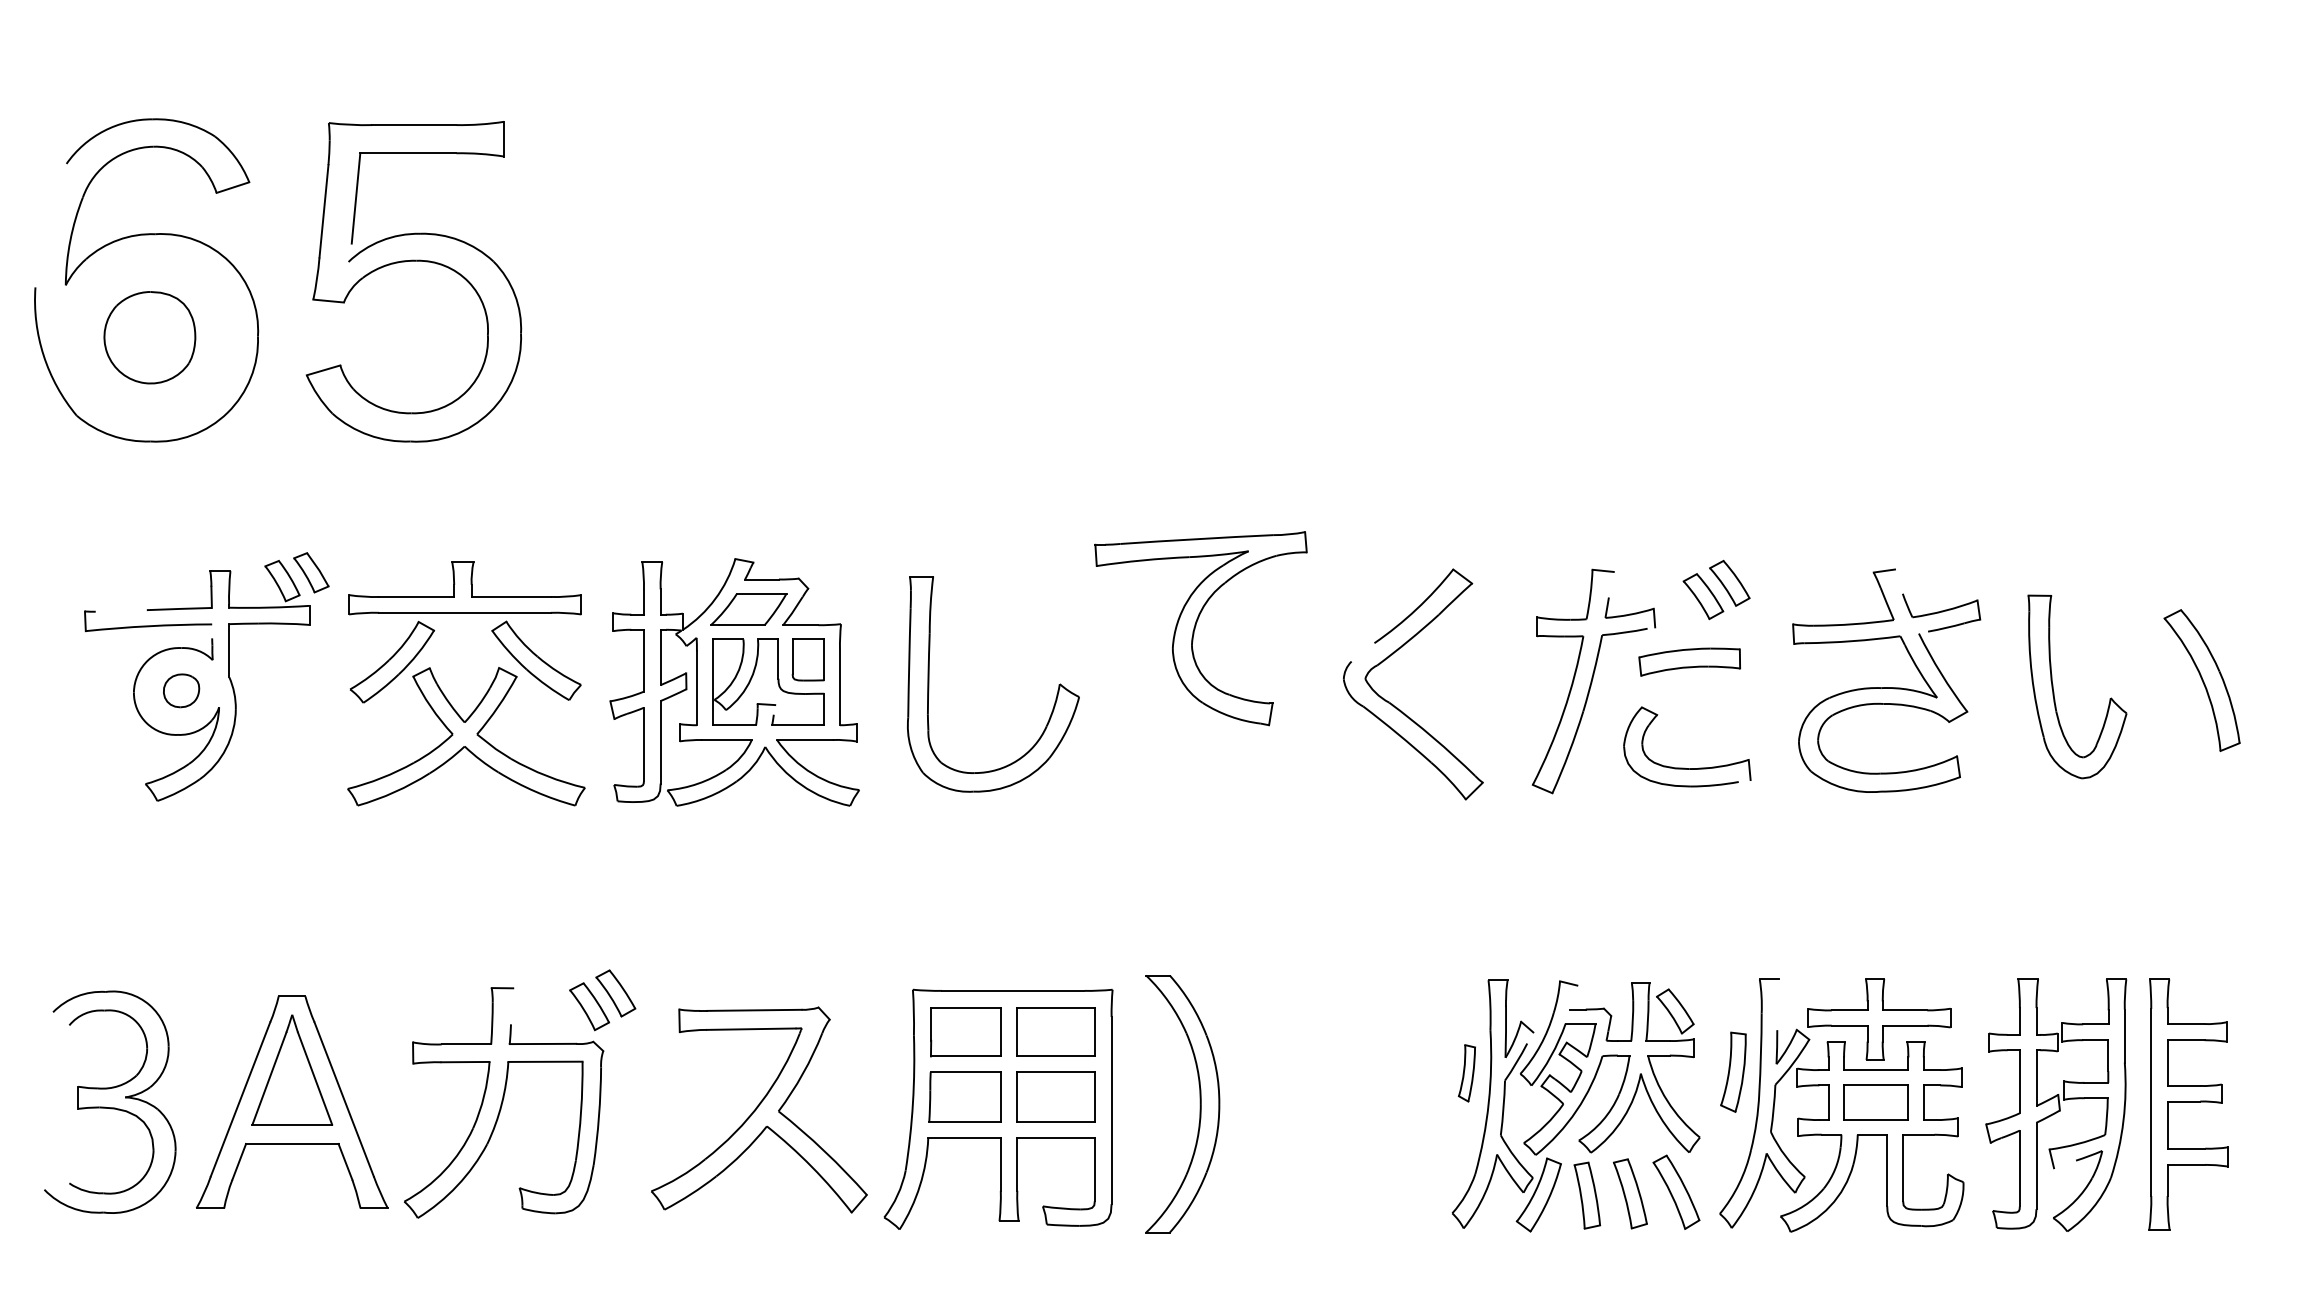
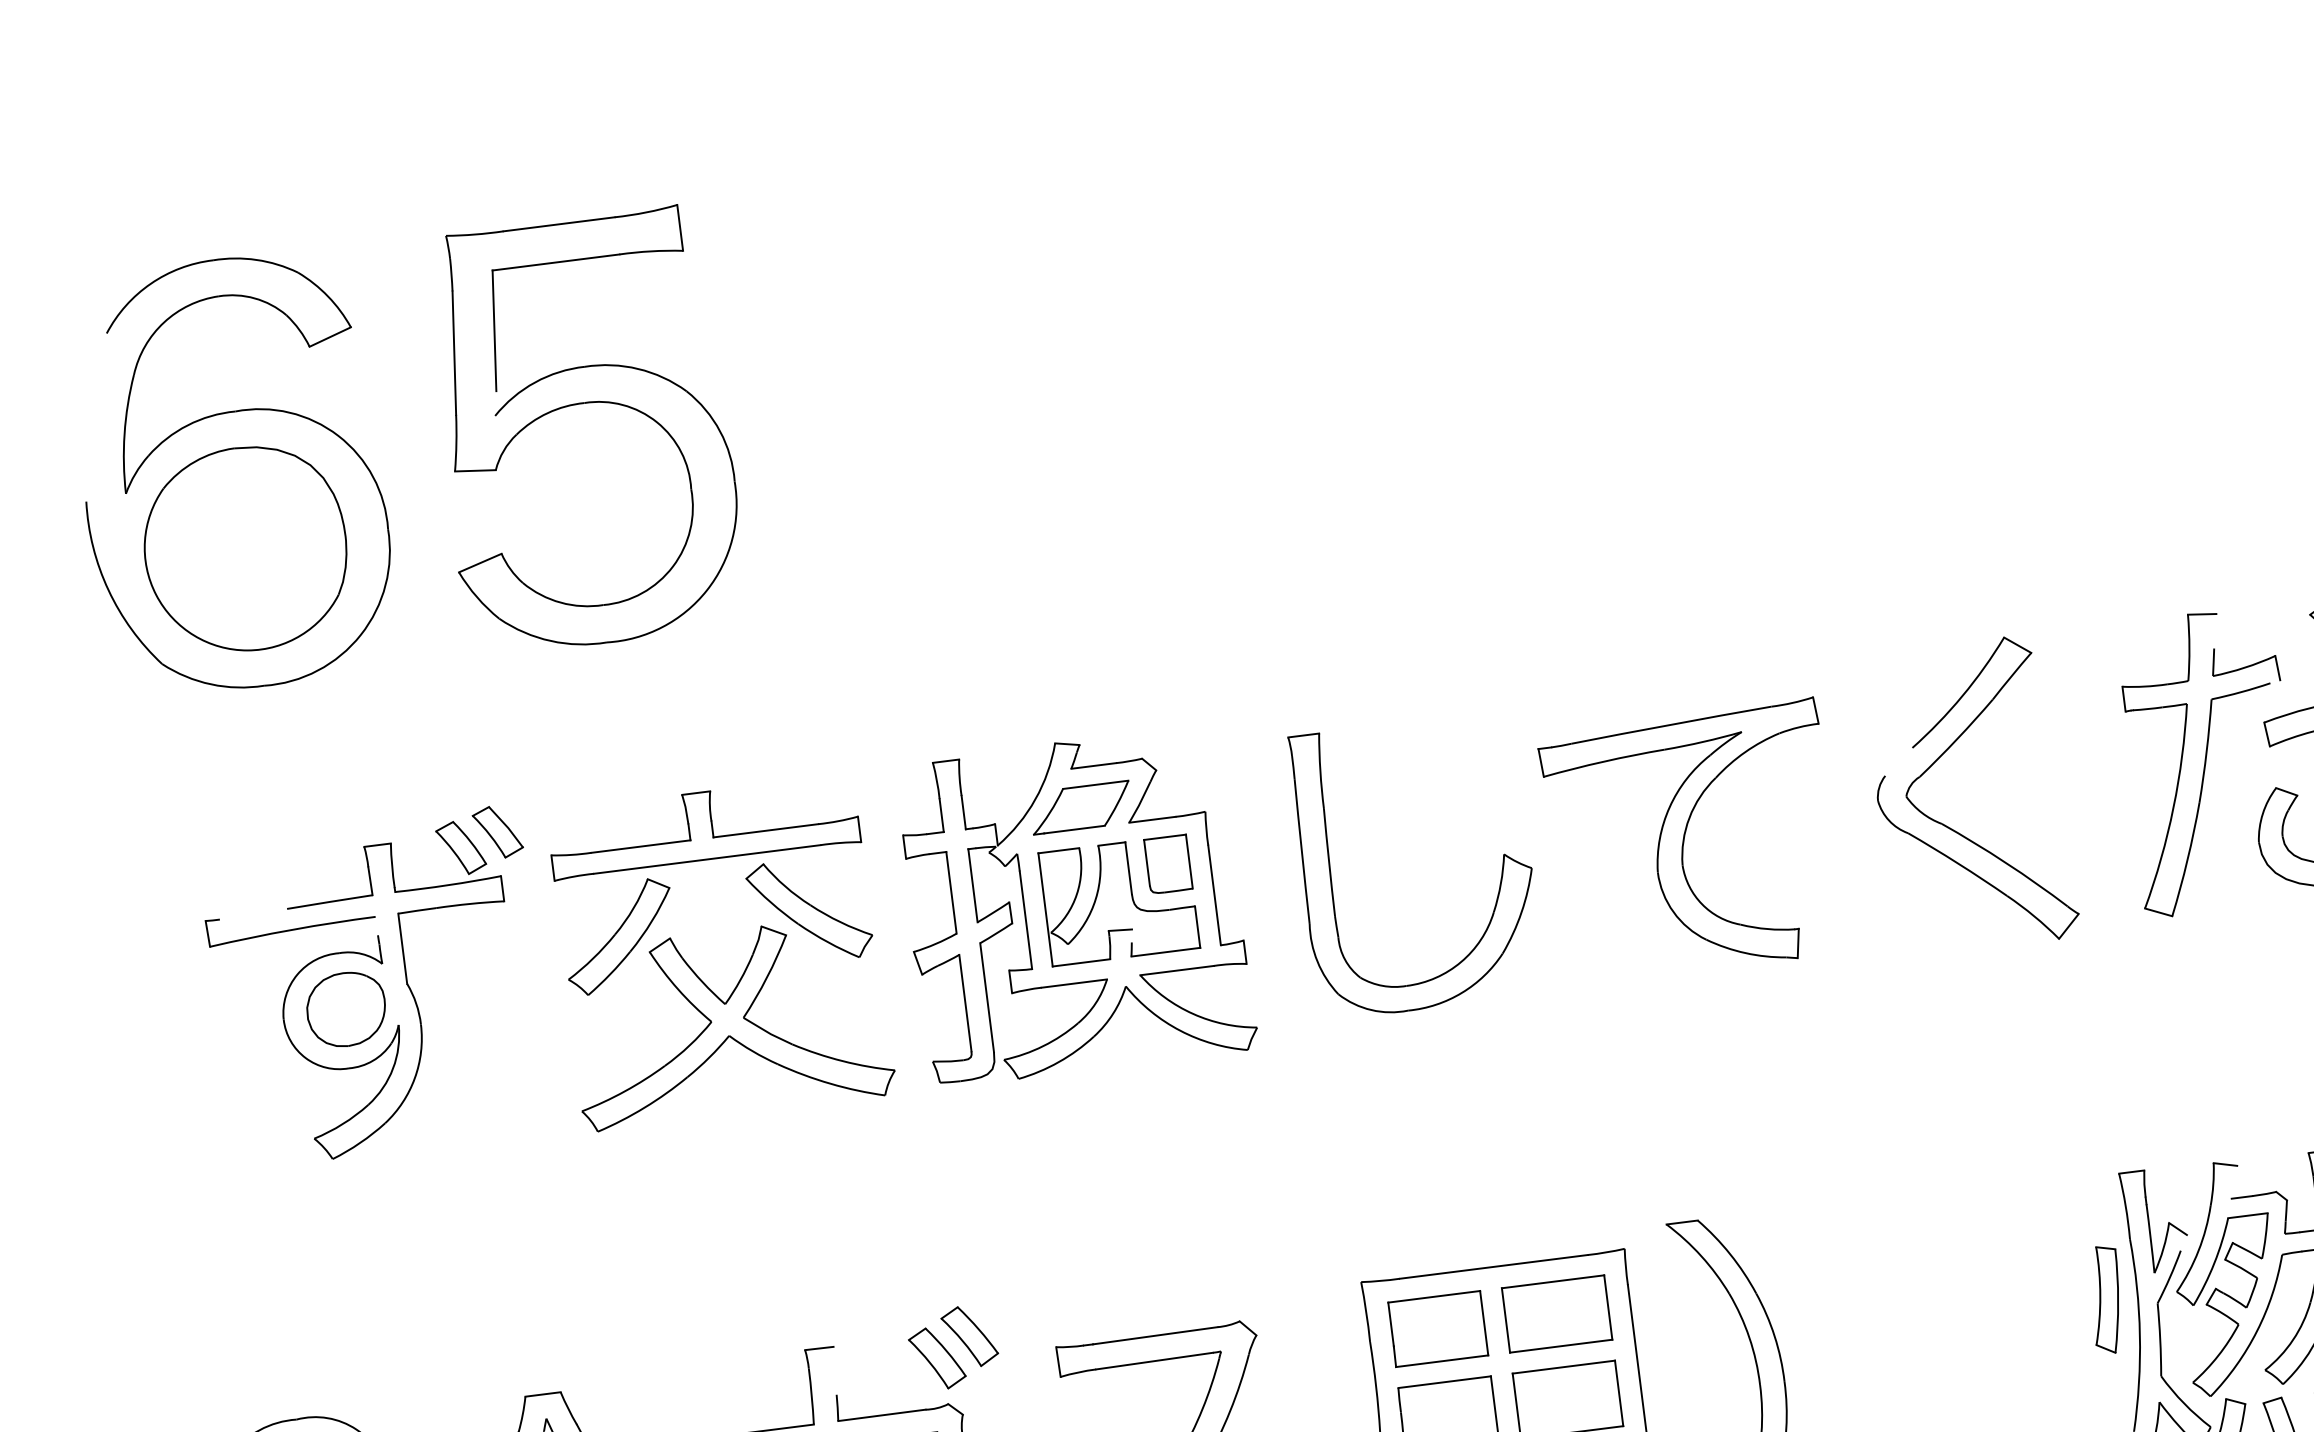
part: (149, 337) -> (245, 548), size x1.67
part: (1200, 628) -> (1691, 841), moved
part: (181, 690) -> (346, 1009), size x1.67
part: (1466, 1073) -> (2105, 1300), size x1.43

